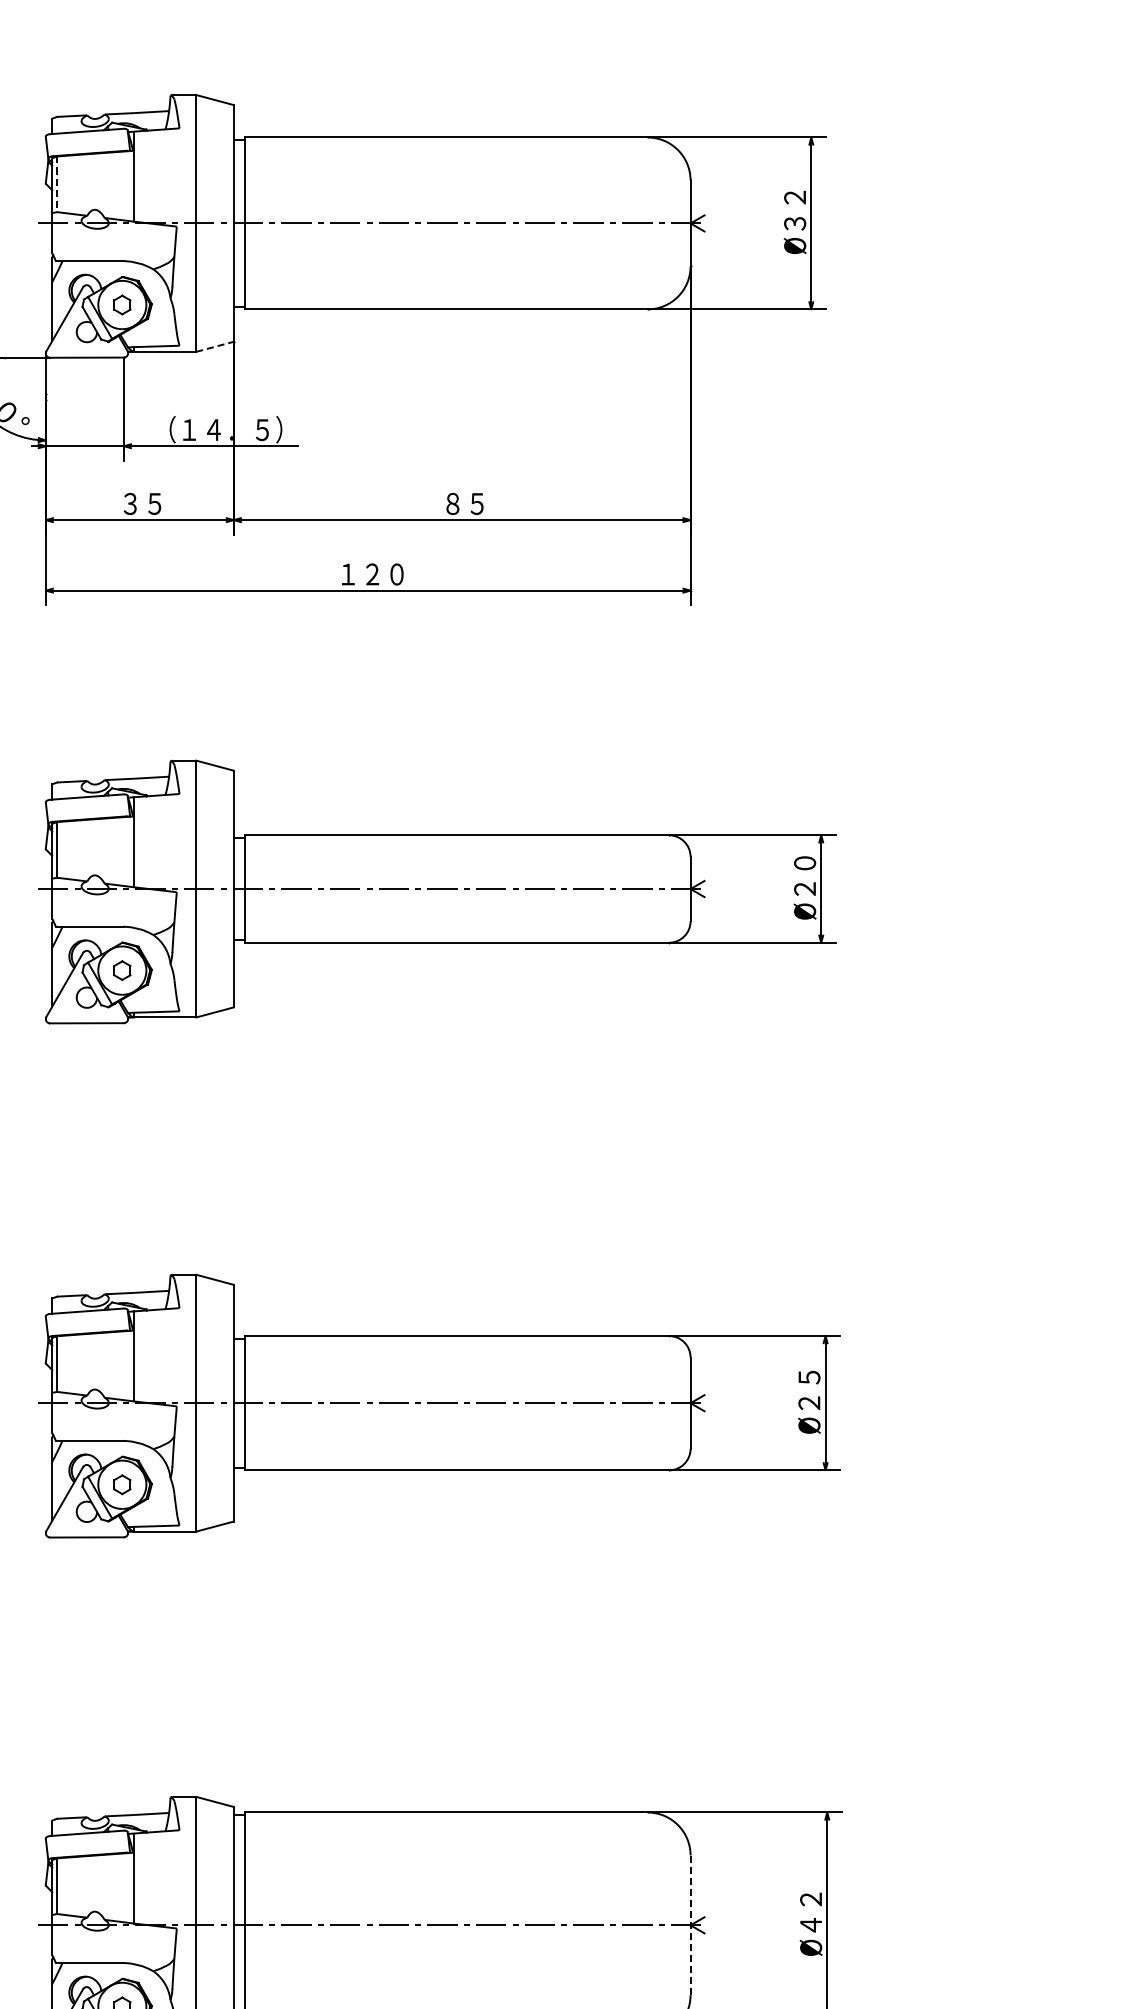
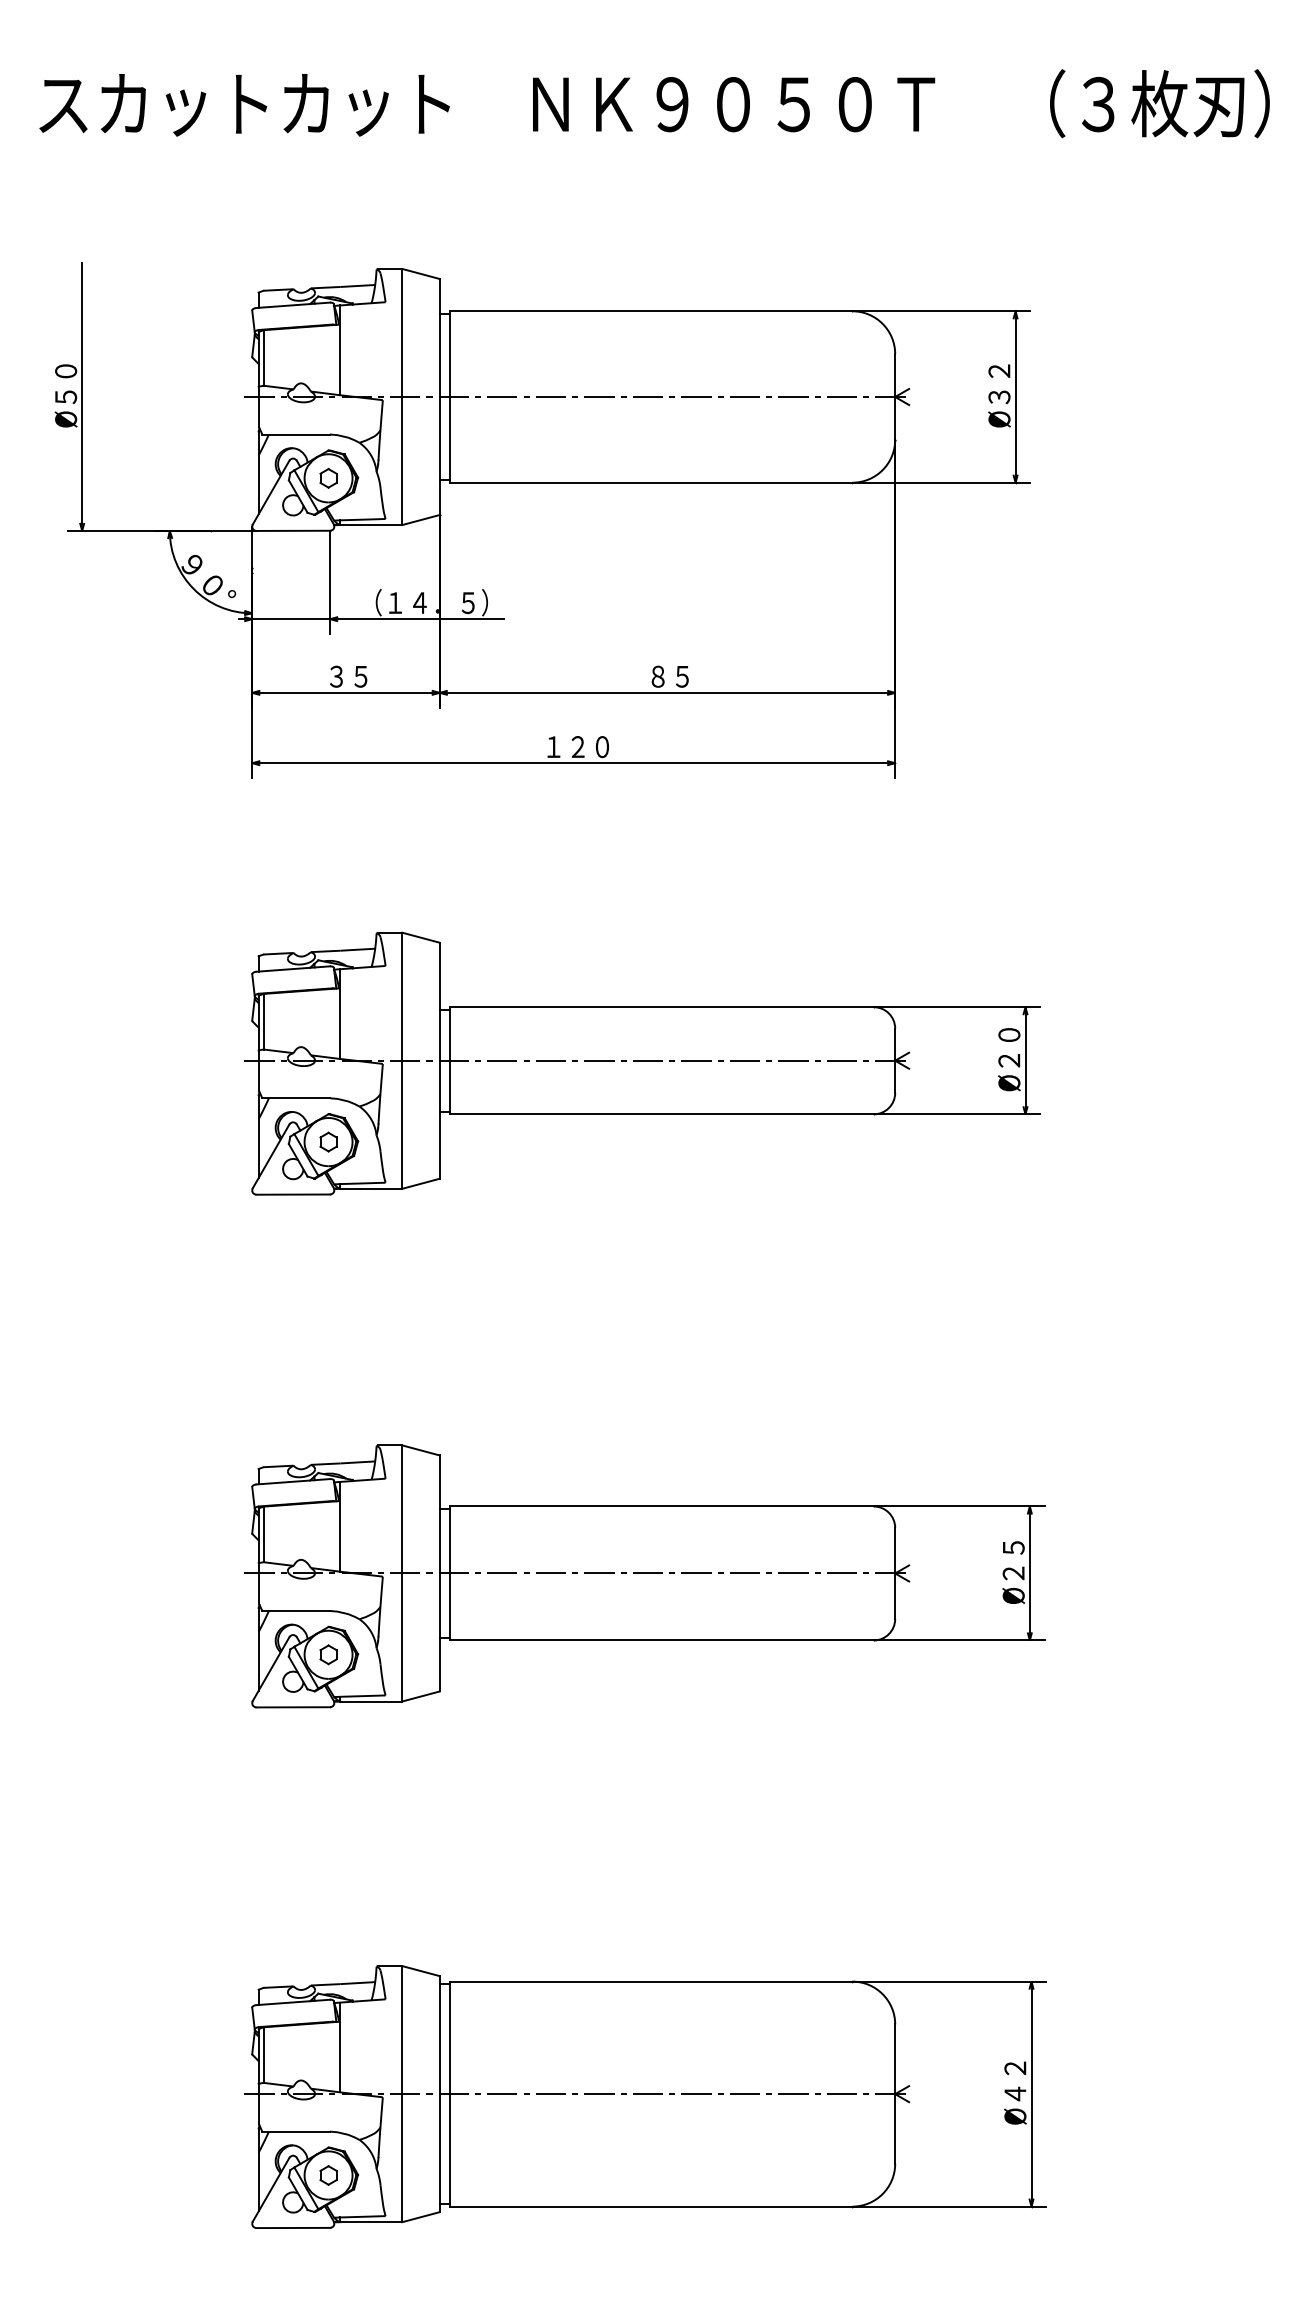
line: (57, 183) -> (263, 357), dashed -> solid
line: (215, 346) -> (421, 519), dashed -> solid
line: (690, 1925) -> (895, 2094), dashed -> solid

